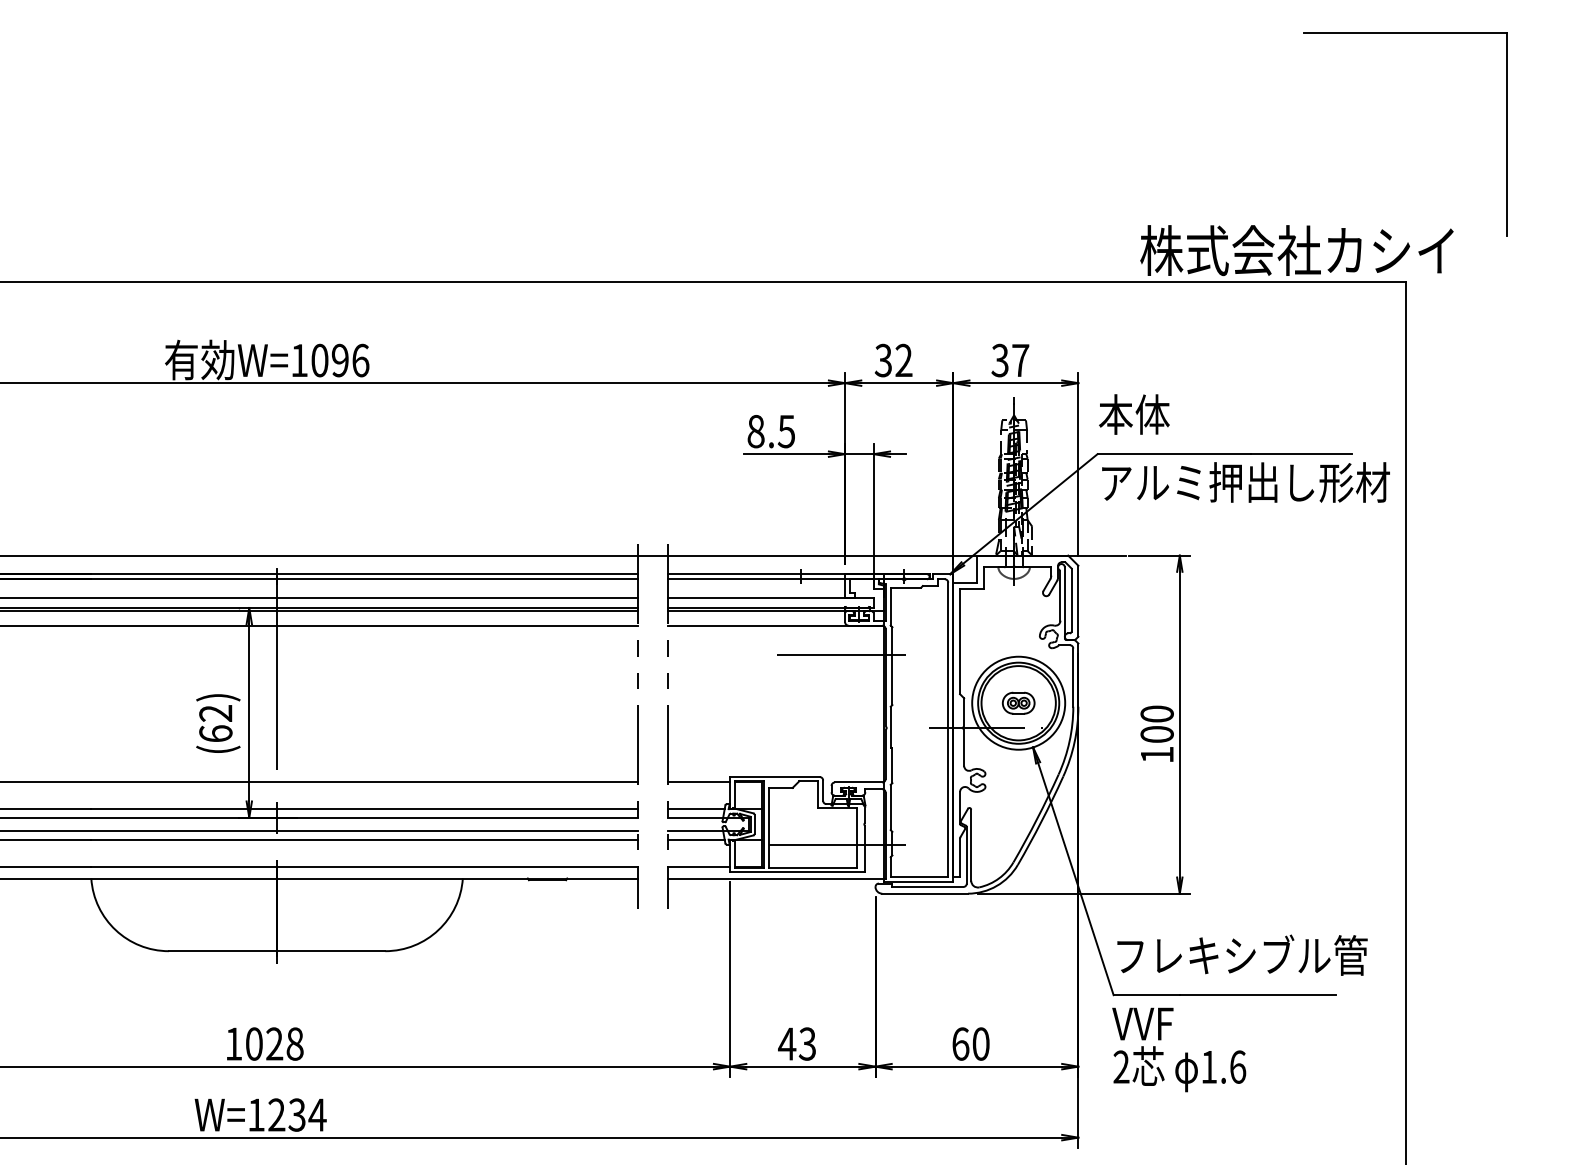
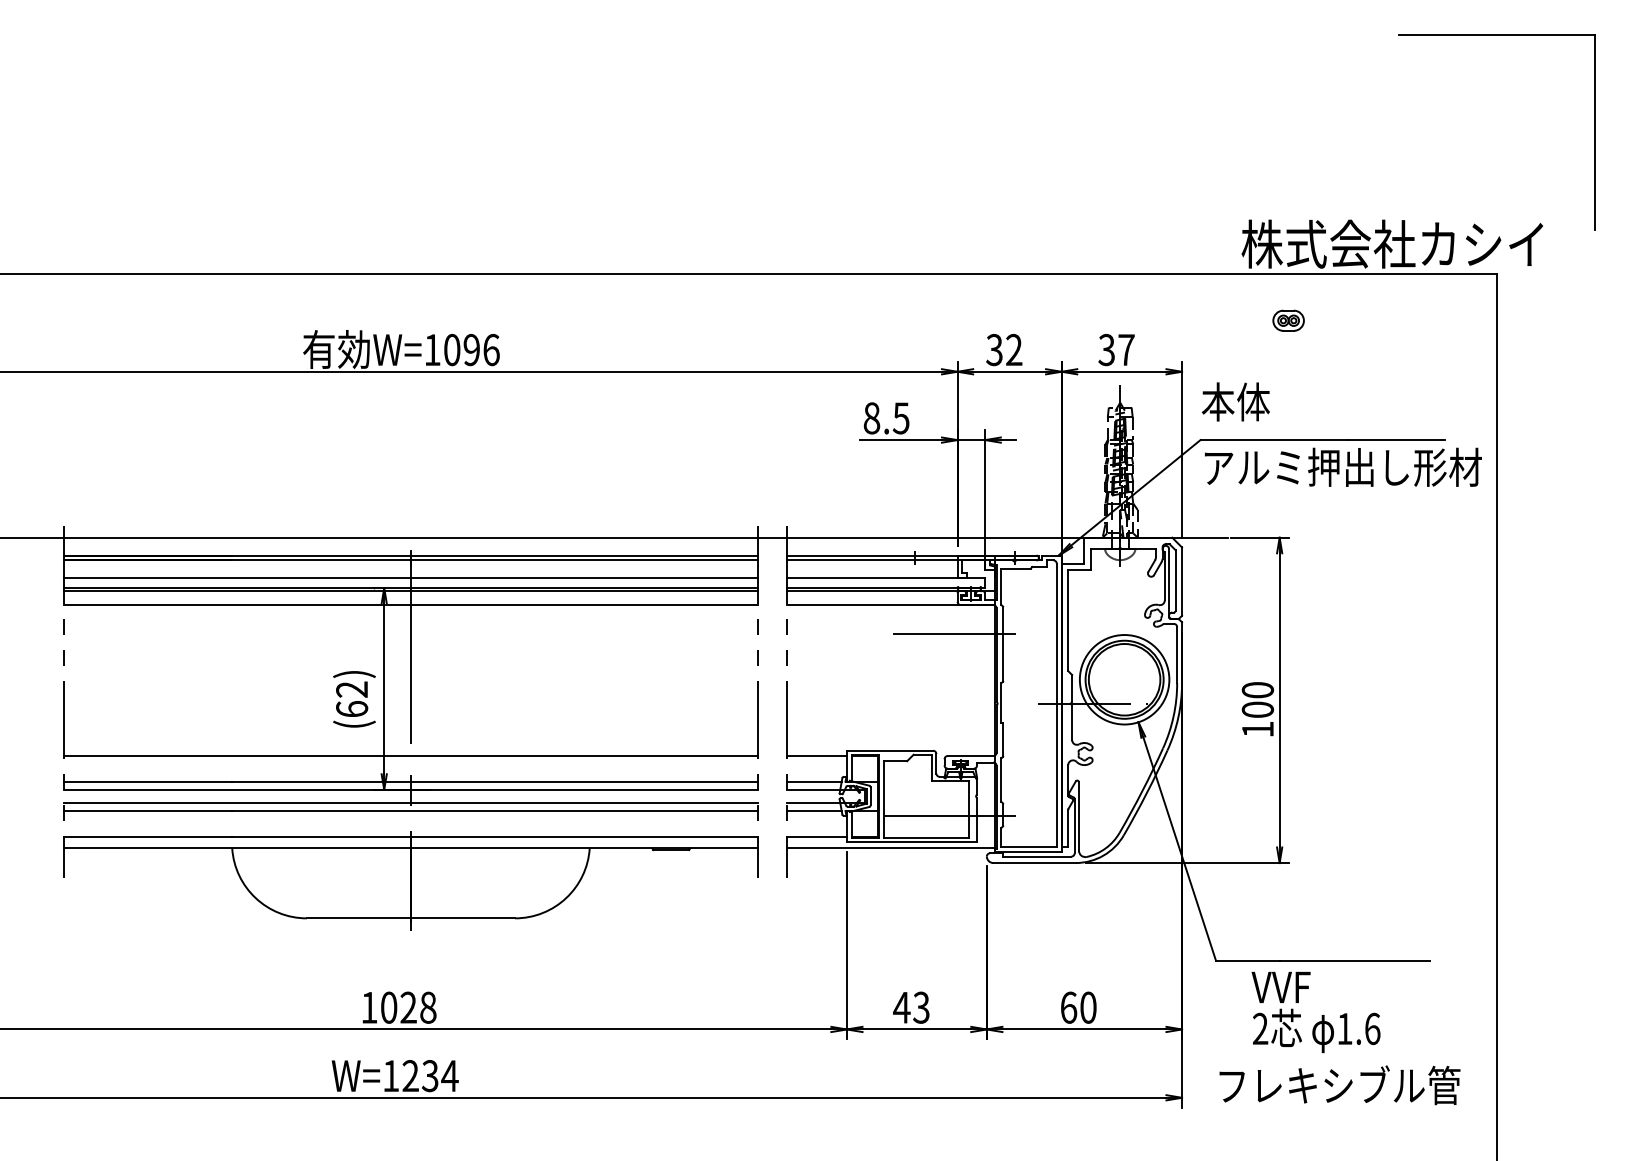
part: (1018, 702) -> (1288, 320), moved
text: (1241, 955) -> (1339, 1085), moved
text: (1178, 1049) -> (1315, 1011), moved

